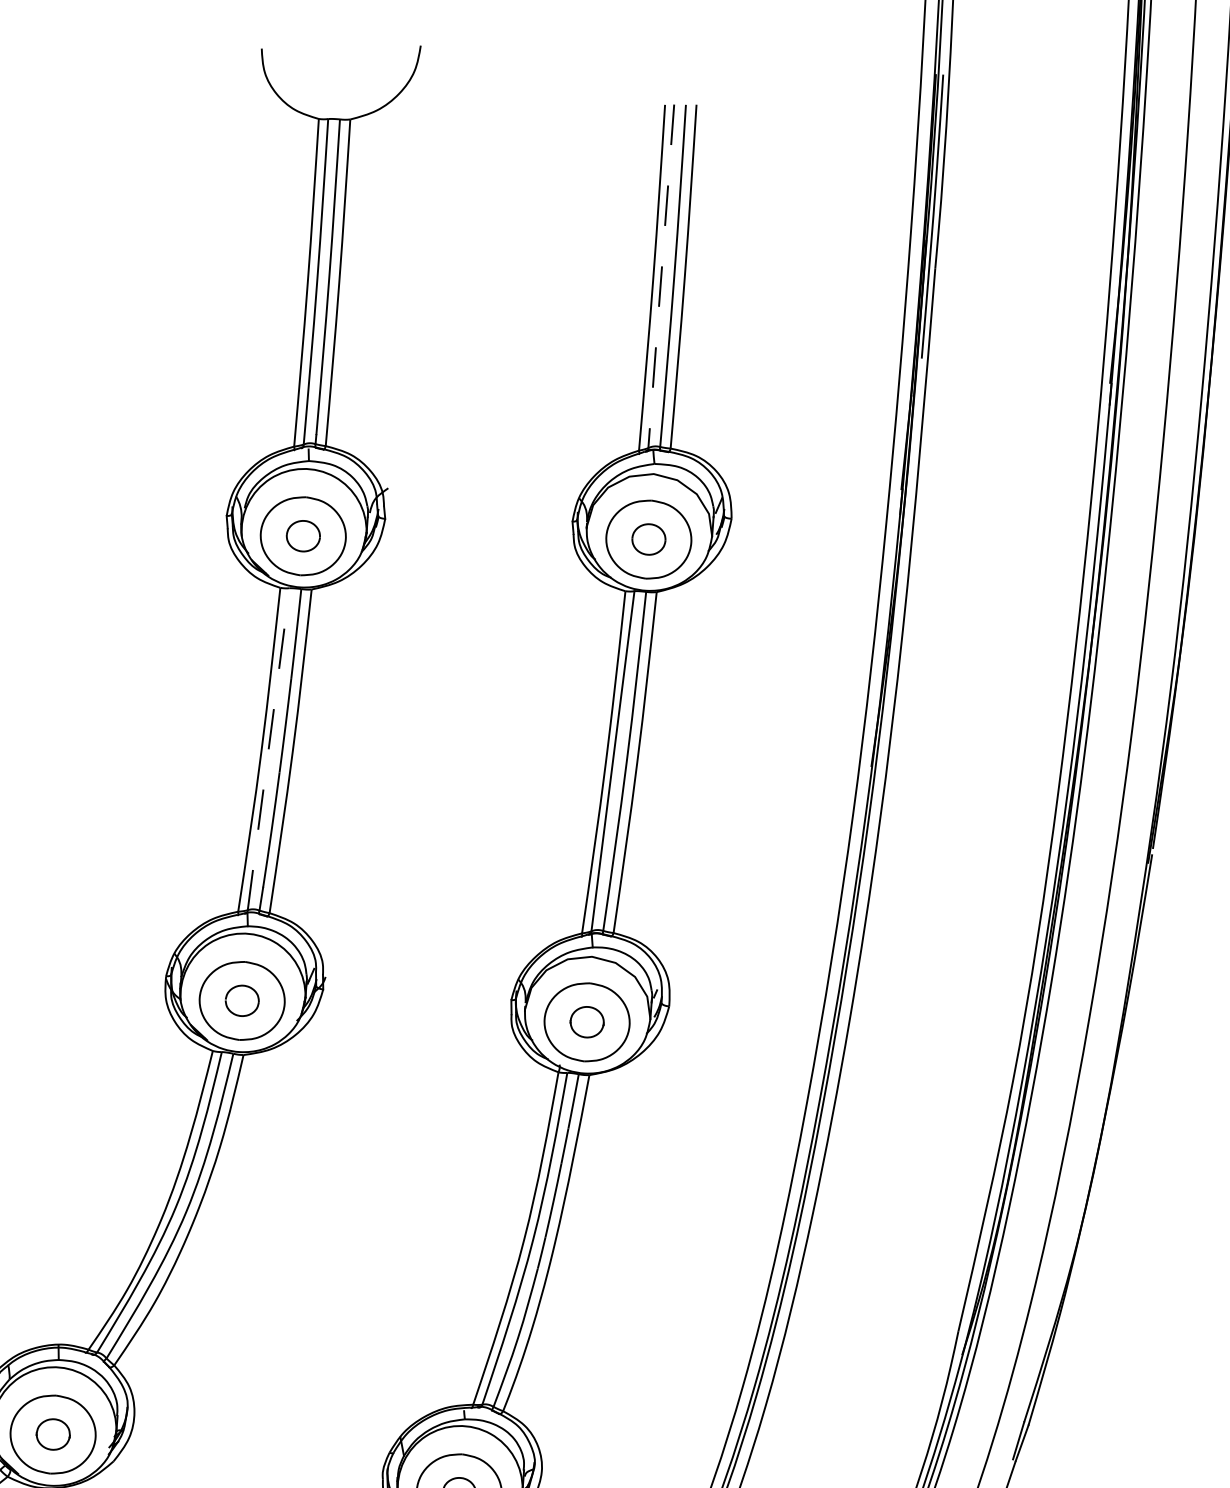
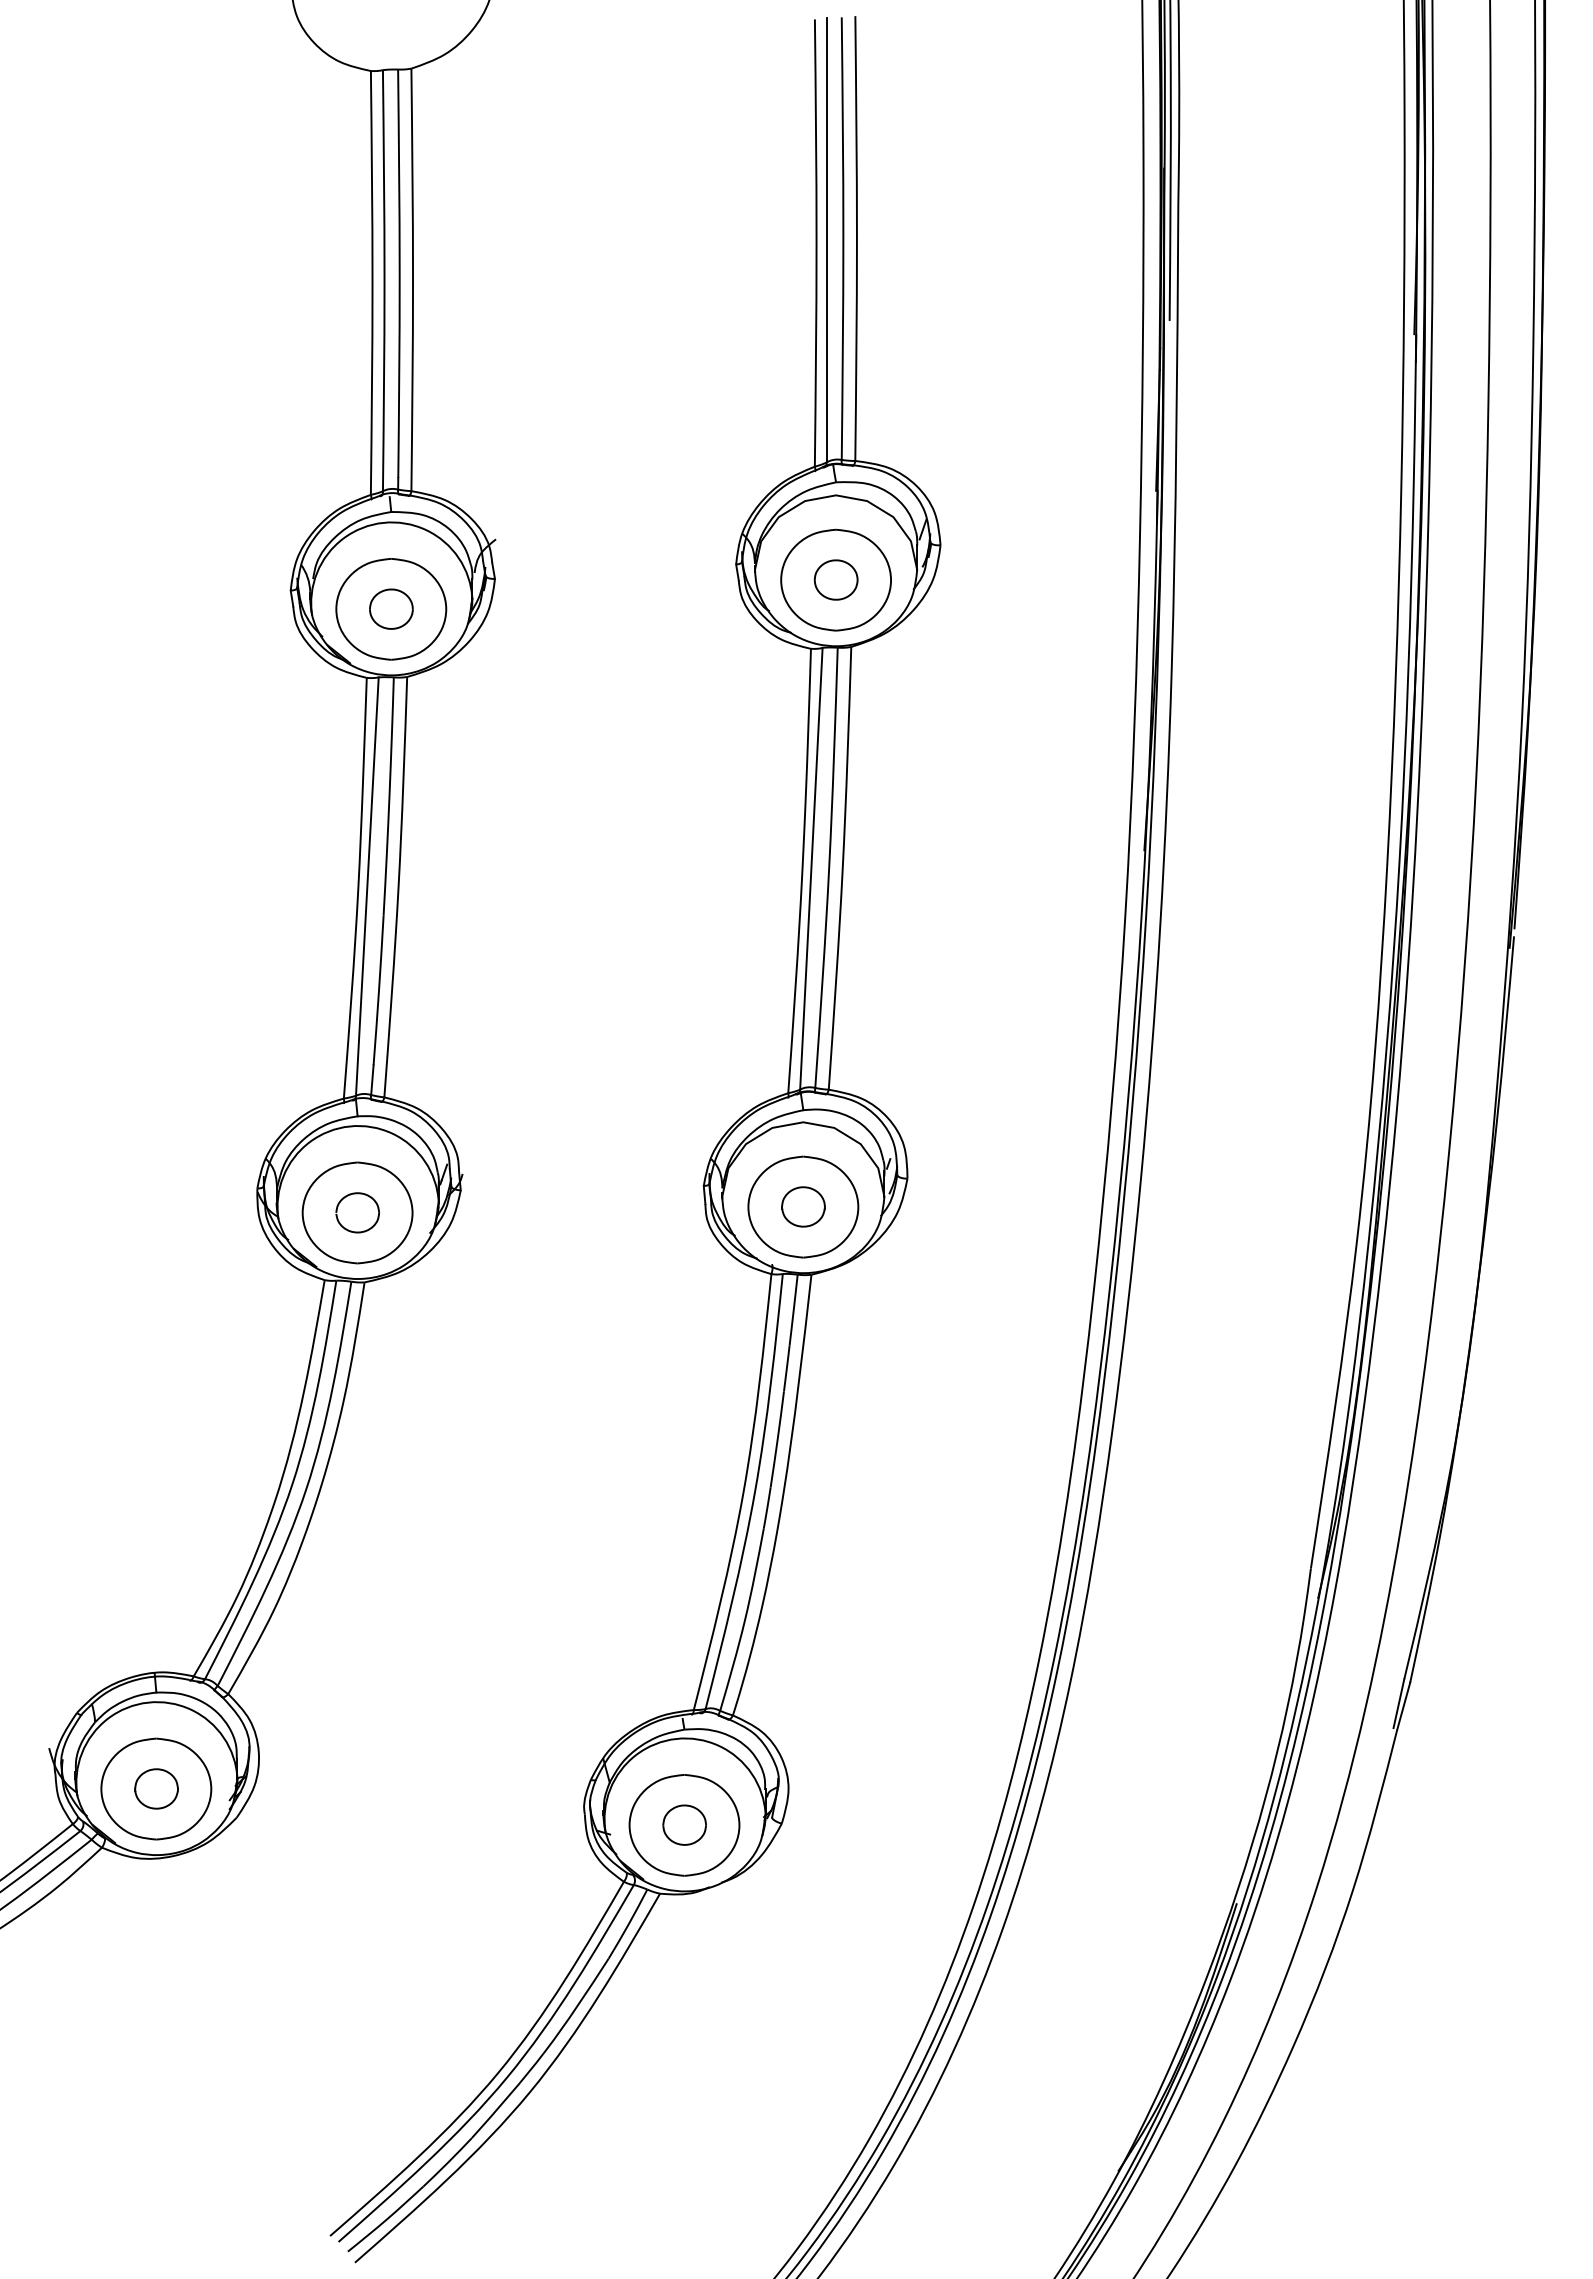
line: (661, 276) -> (826, 240), dashed -> solid
line: (268, 749) -> (367, 886), dashed -> solid

